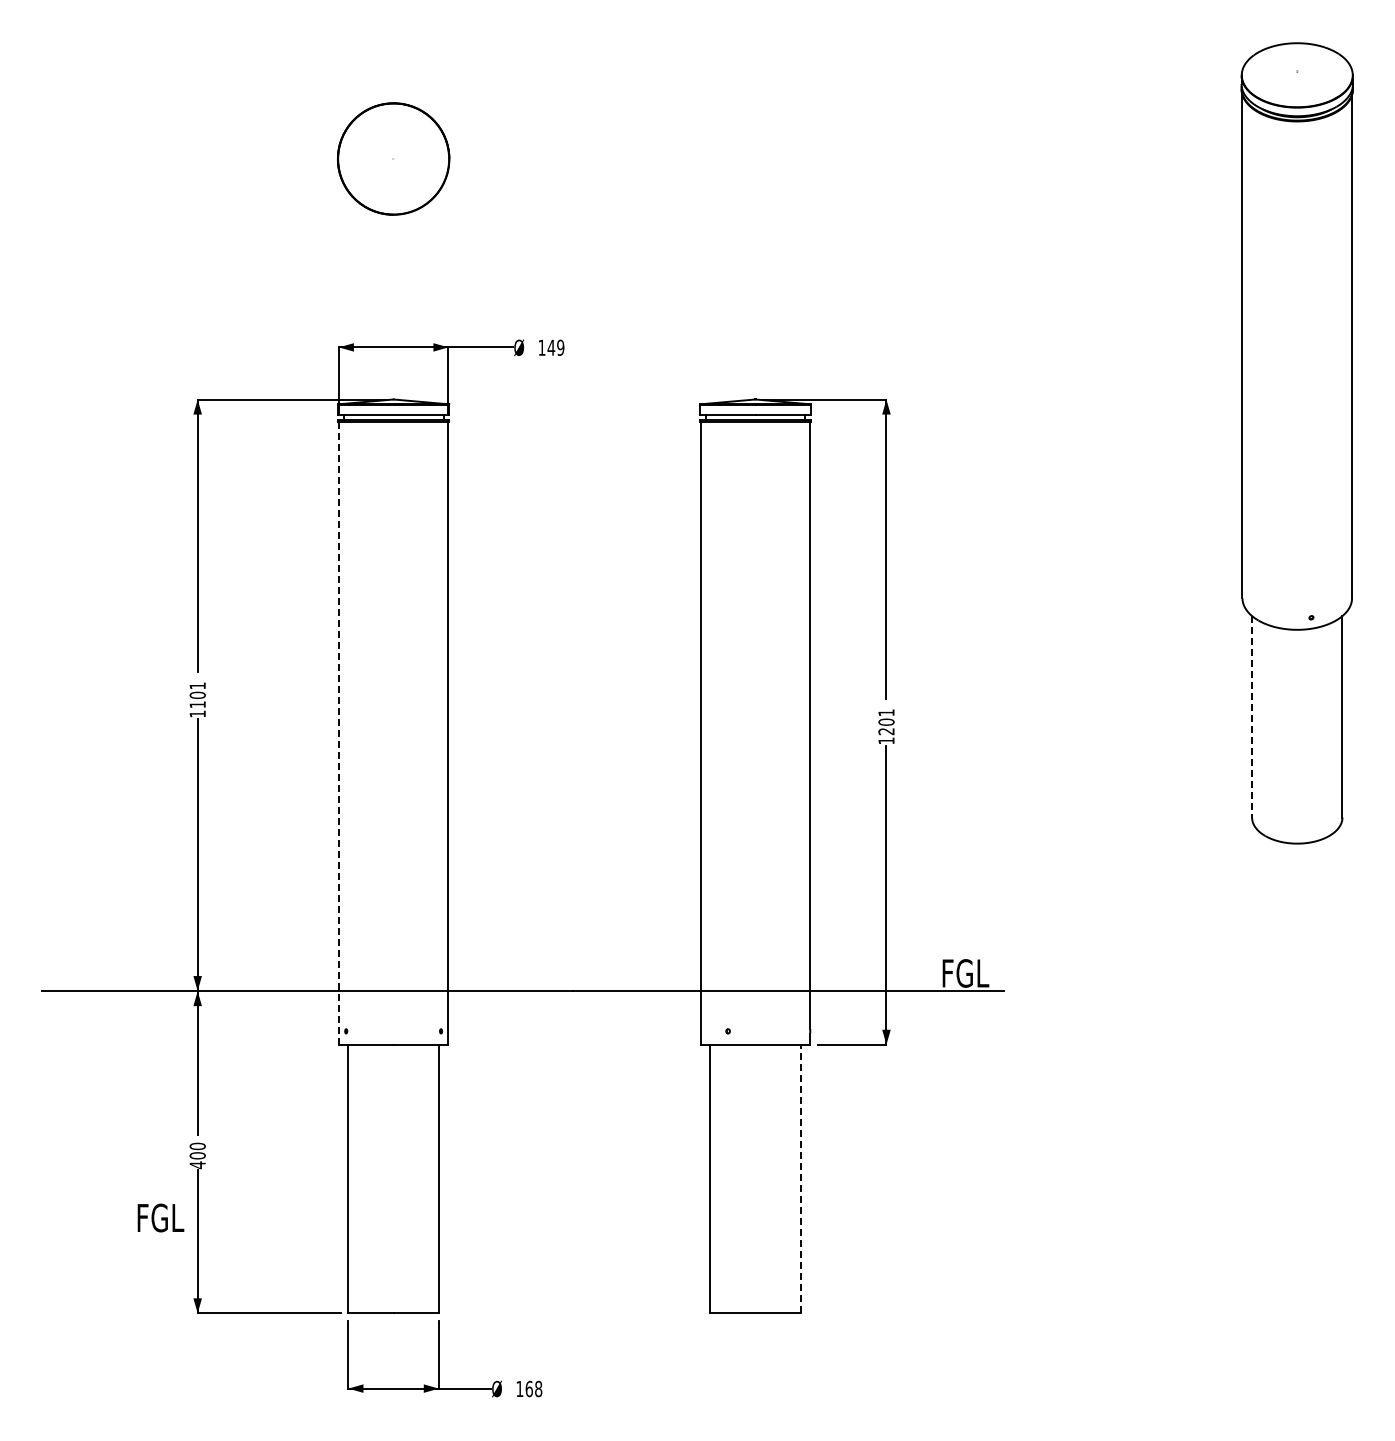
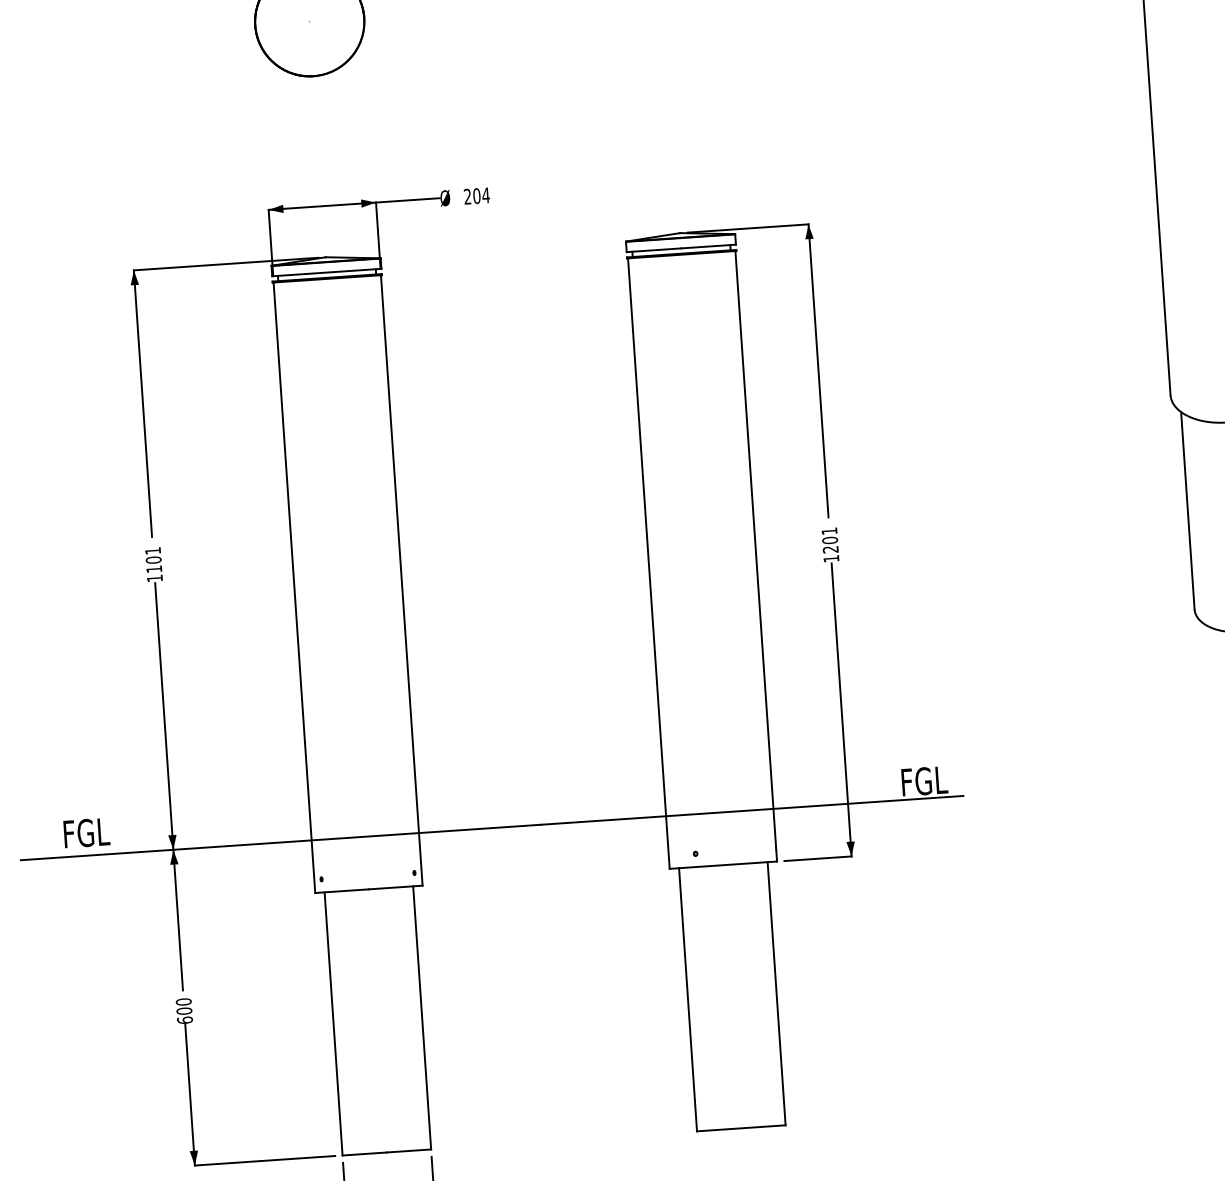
text: (551, 347) -> (476, 195), 149 -> 204
line: (1252, 716) -> (1188, 510), dashed -> solid
line: (338, 733) -> (294, 588), dashed -> solid
text: (197, 1165) -> (184, 1020), 400 -> 600
line: (800, 1178) -> (776, 993), dashed -> solid
text: (160, 1217) -> (86, 832), moved

